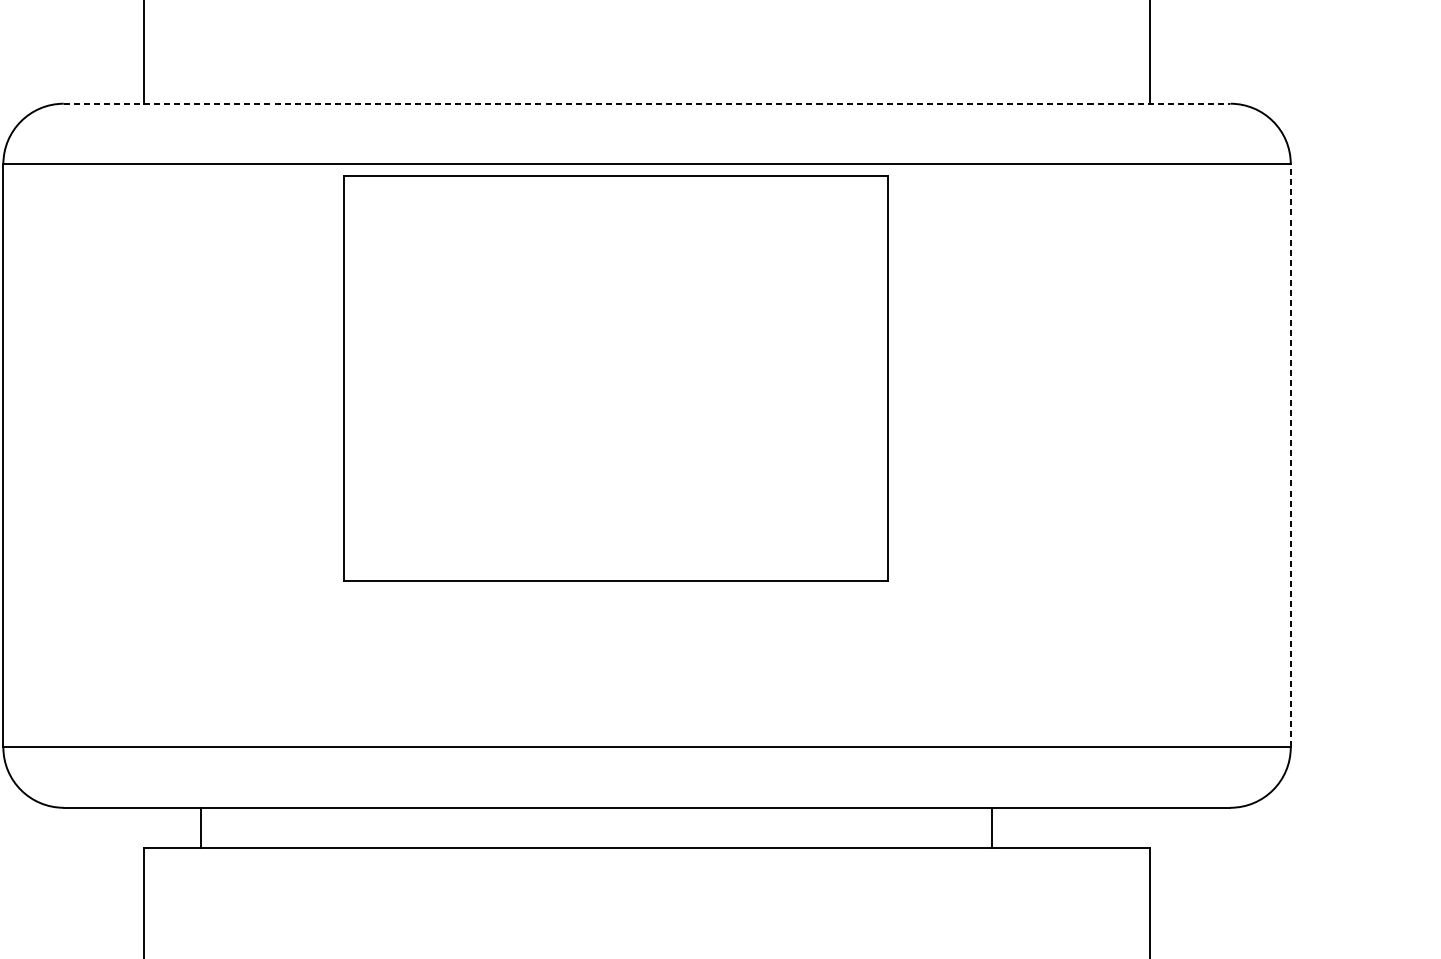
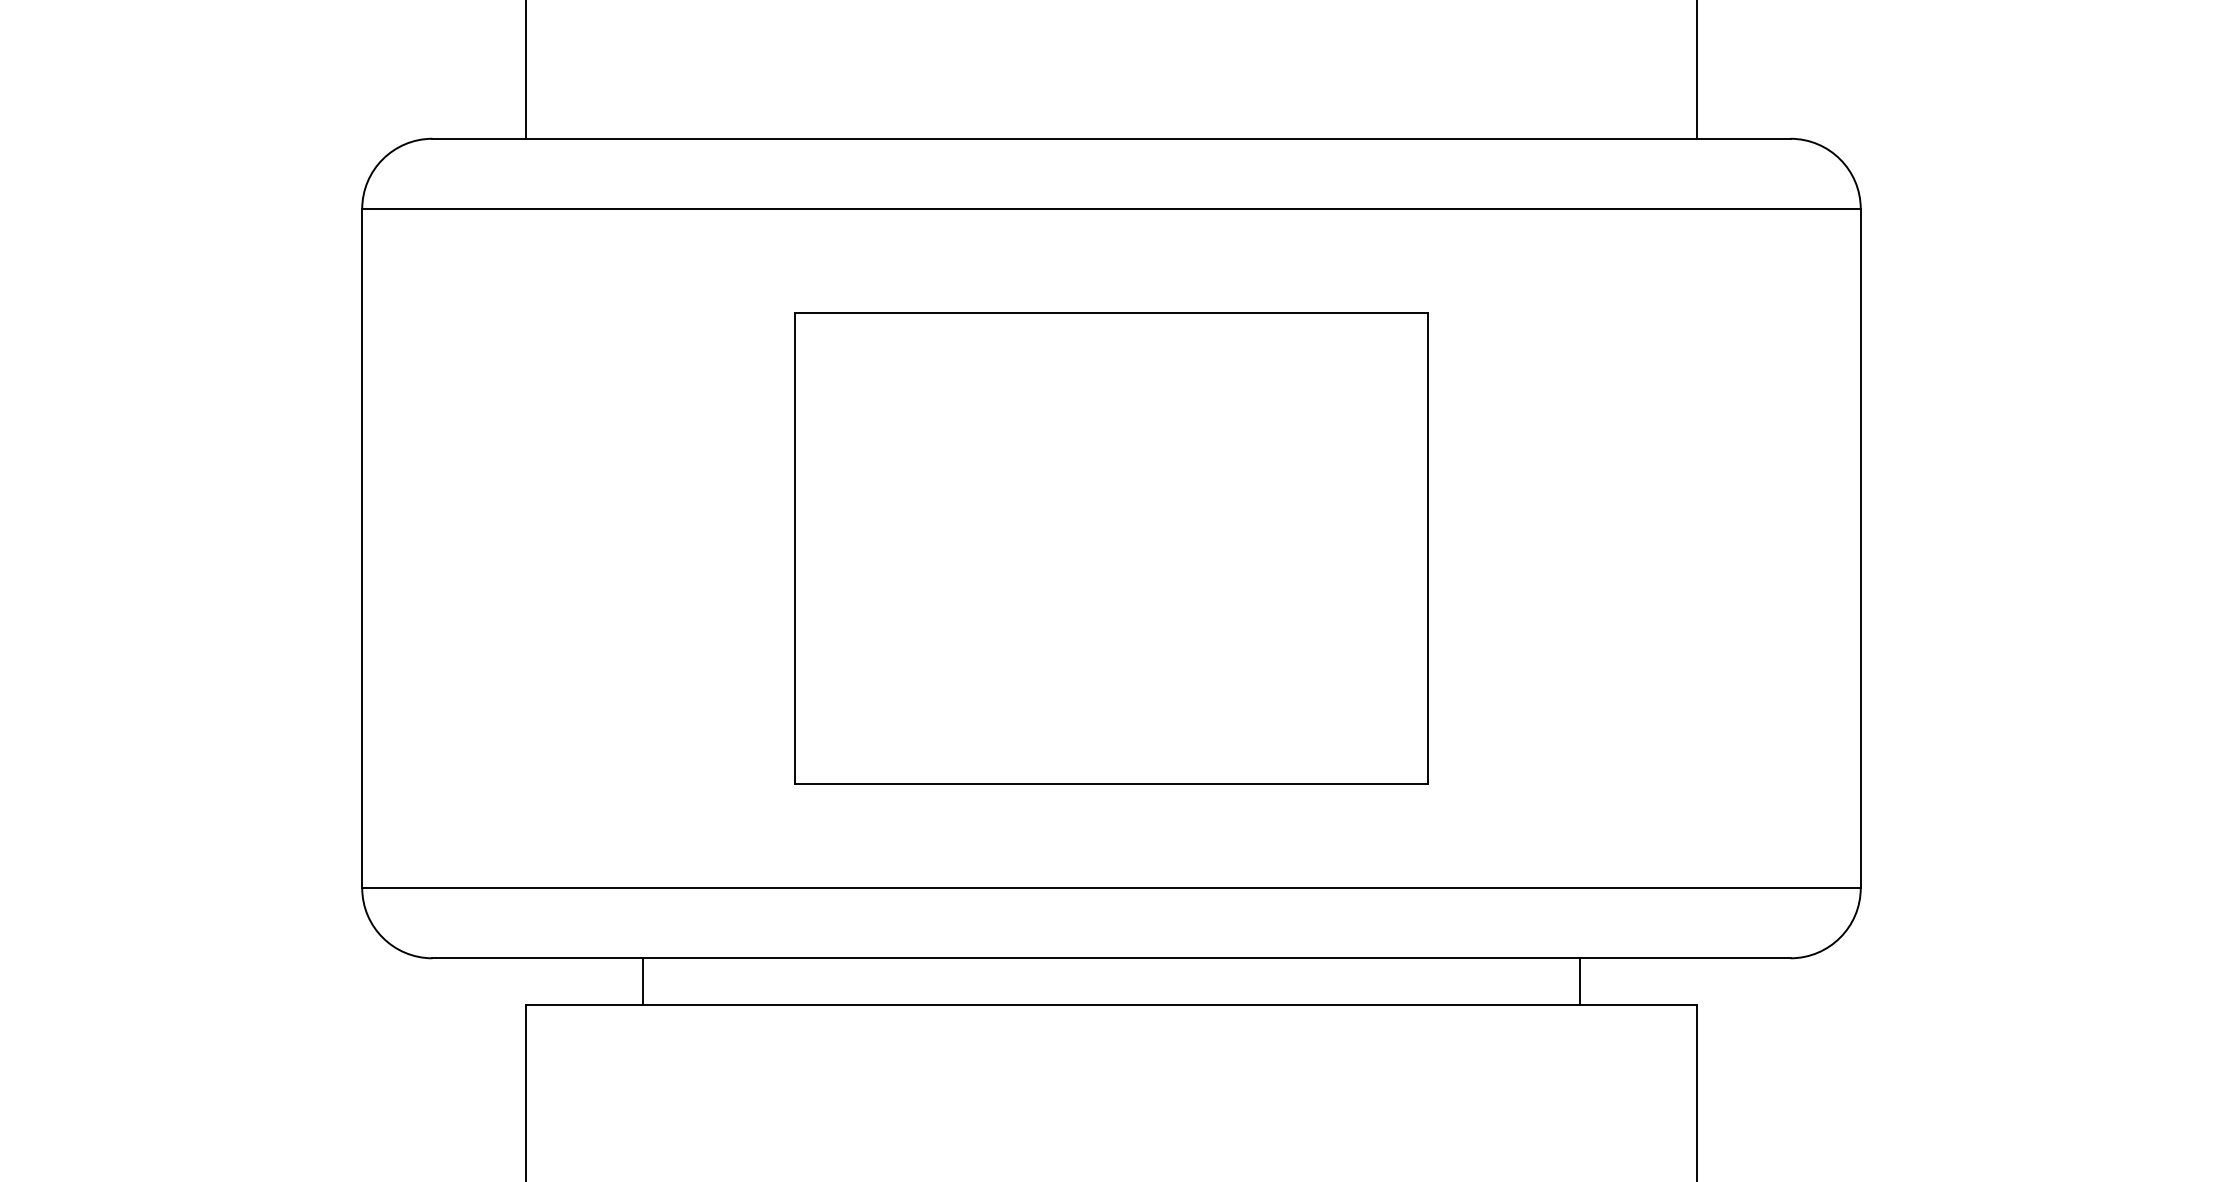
line: (647, 103) -> (1112, 138), dashed -> solid
part: (616, 378) -> (1111, 548), moved
line: (1290, 455) -> (1860, 548), dashed -> solid
line: (201, 827) -> (643, 981), moved
line: (991, 827) -> (1579, 981), moved

